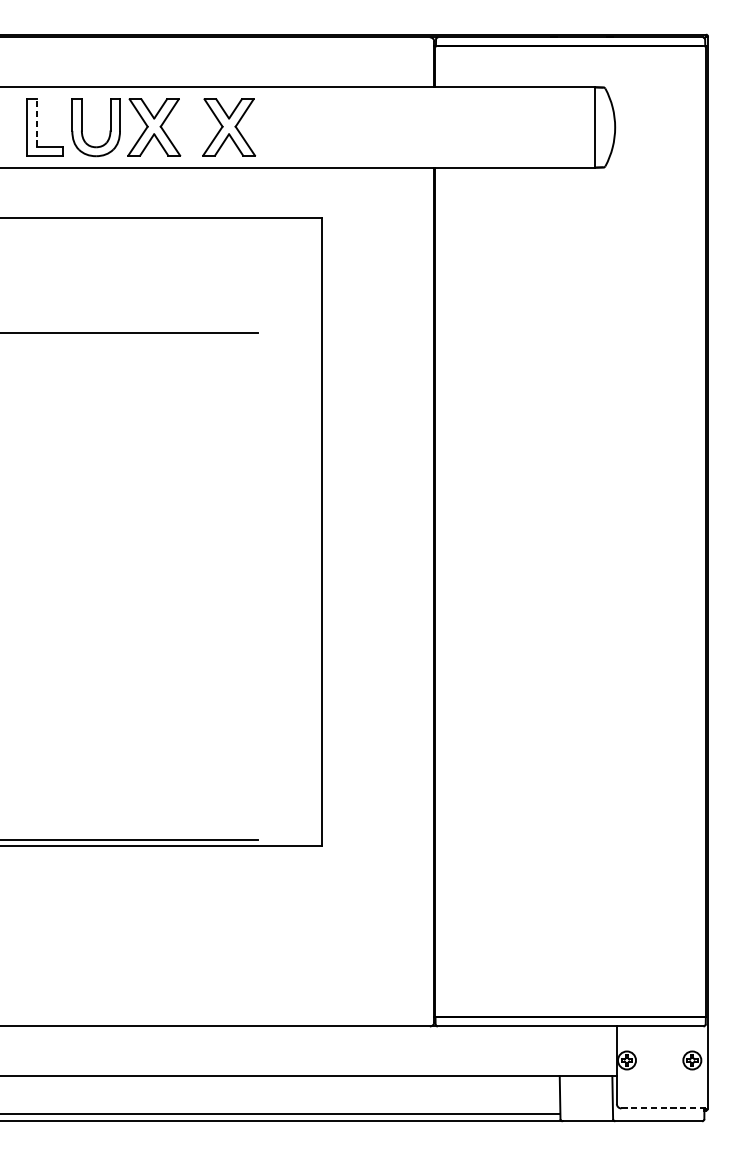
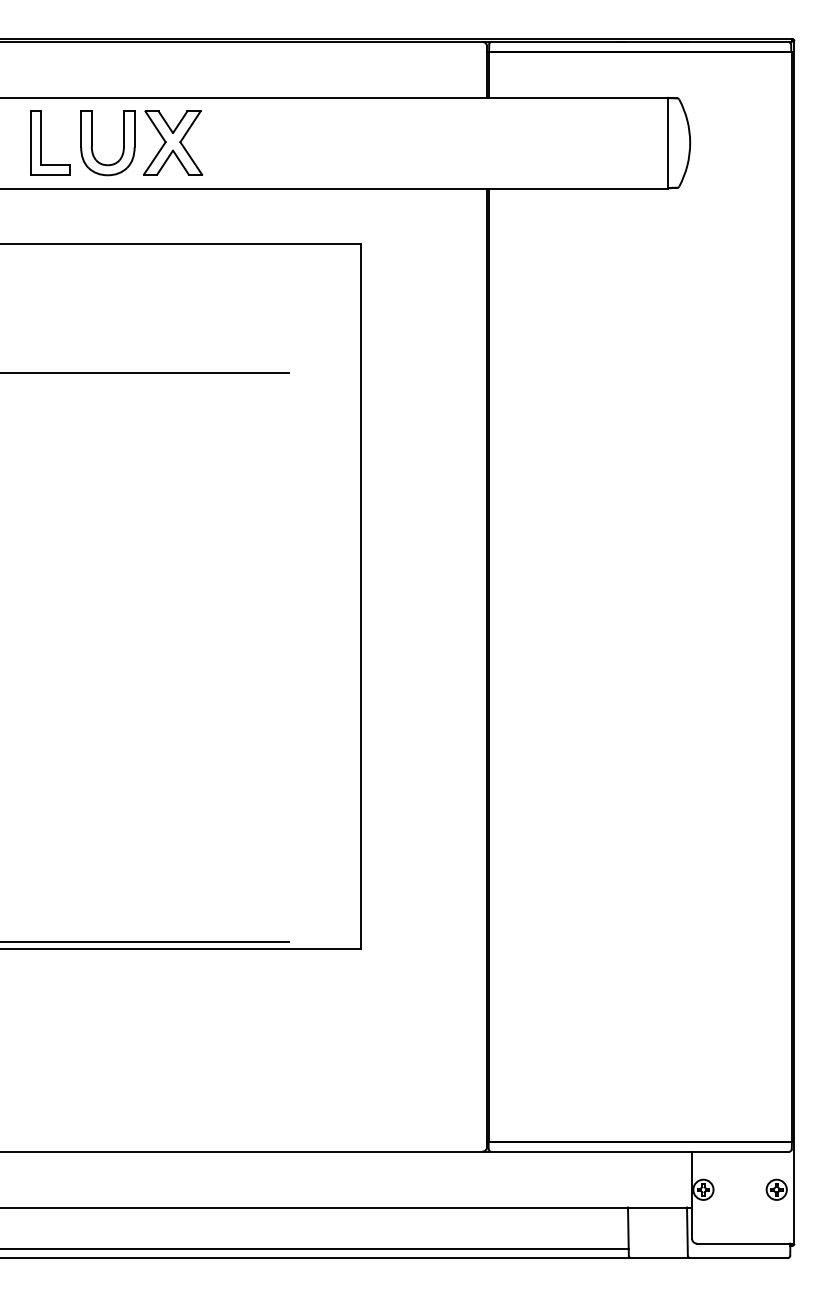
line: (37, 122) -> (41, 137), dashed -> solid
part: (228, 127) -> (256, 142), removed
line: (664, 1108) -> (745, 1243), dashed -> solid

